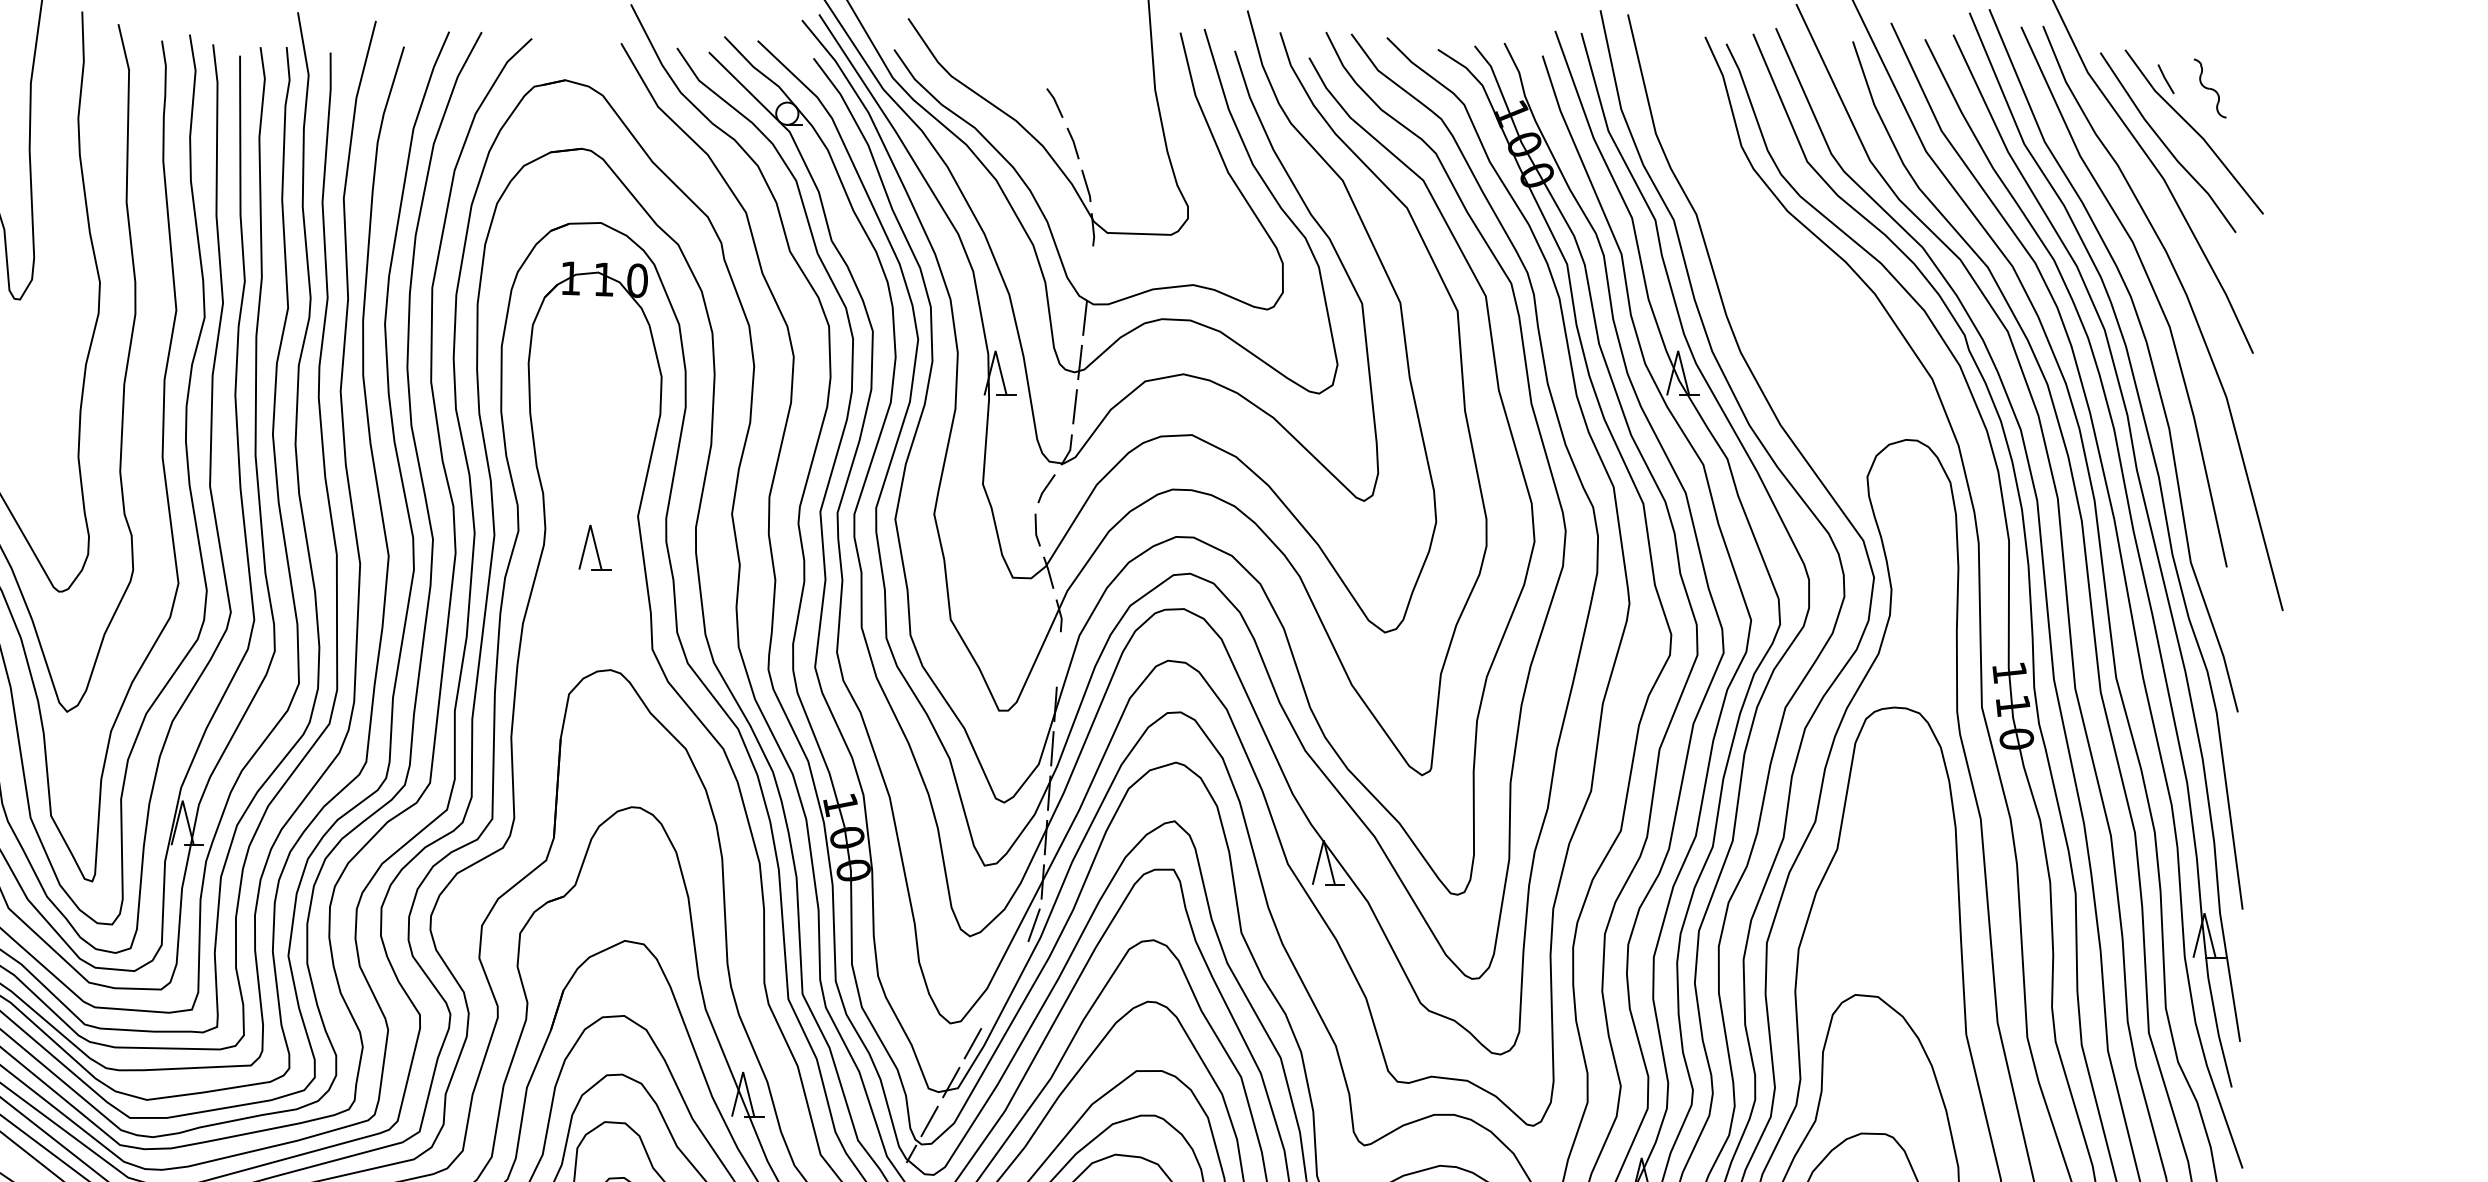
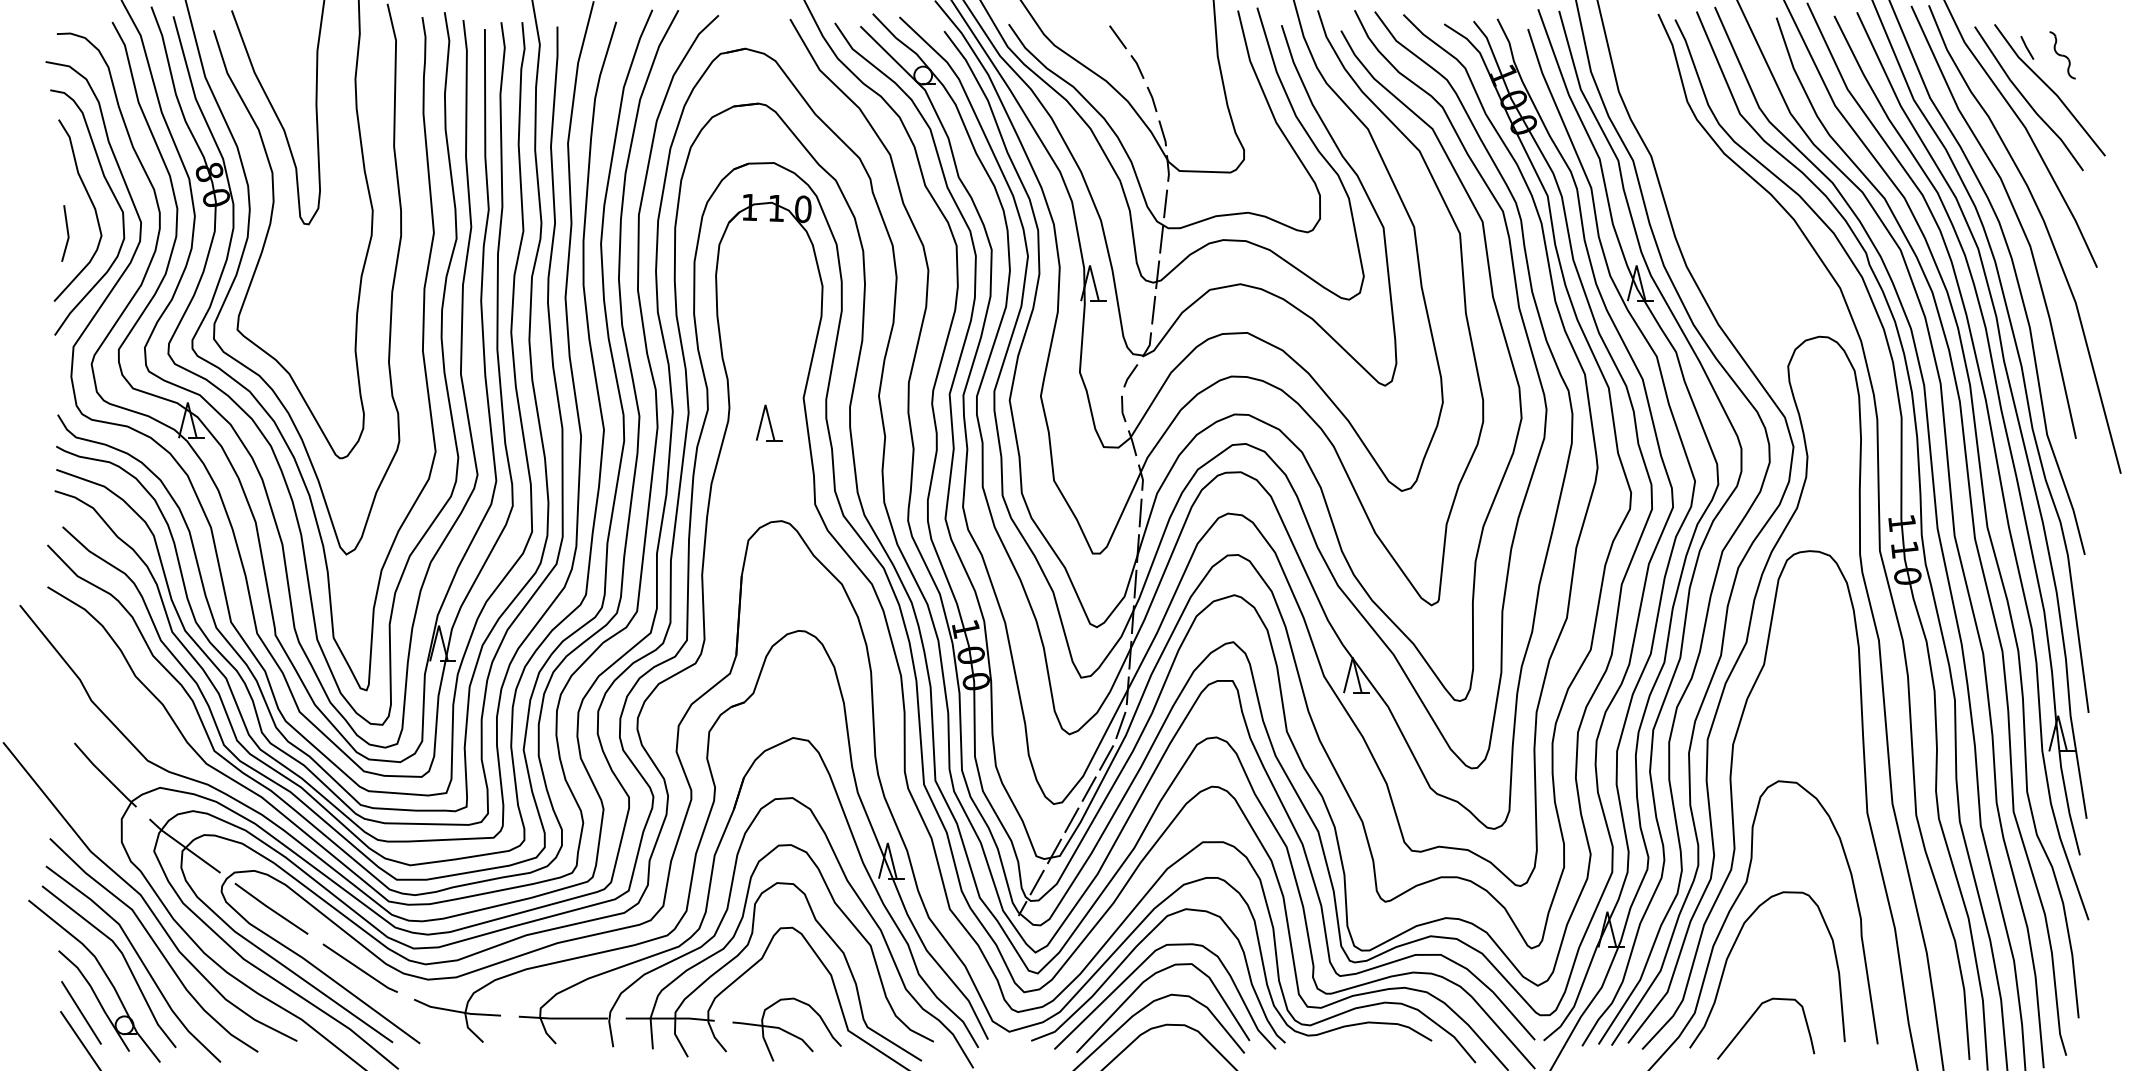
line: (1029, 66) -> (1117, 37), added
line: (1089, 273) -> (1165, 203), added
line: (1058, 659) -> (1140, 512), added
line: (1016, 965) -> (1106, 757), added
line: (993, 1003) -> (1088, 788), added

